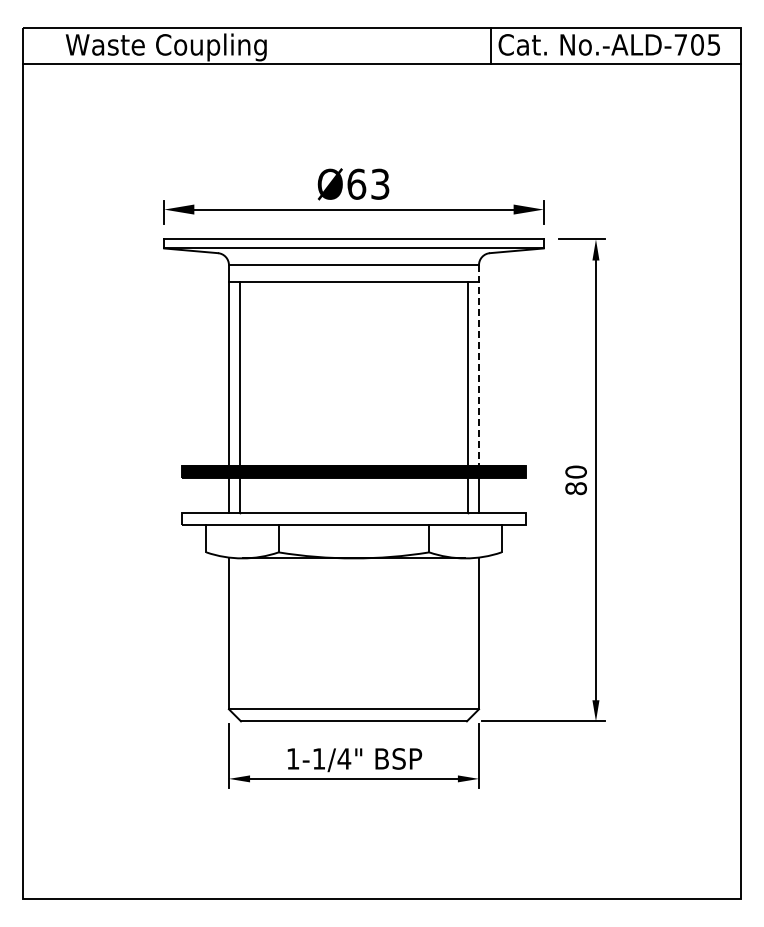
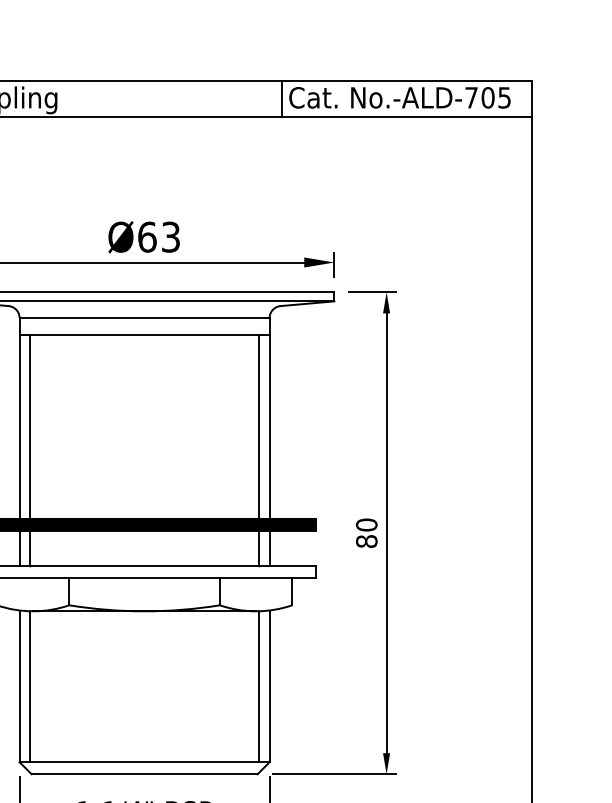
line: (478, 365) -> (269, 418), dashed -> solid
line: (239, 633) -> (30, 686), added
line: (468, 633) -> (259, 686), added

